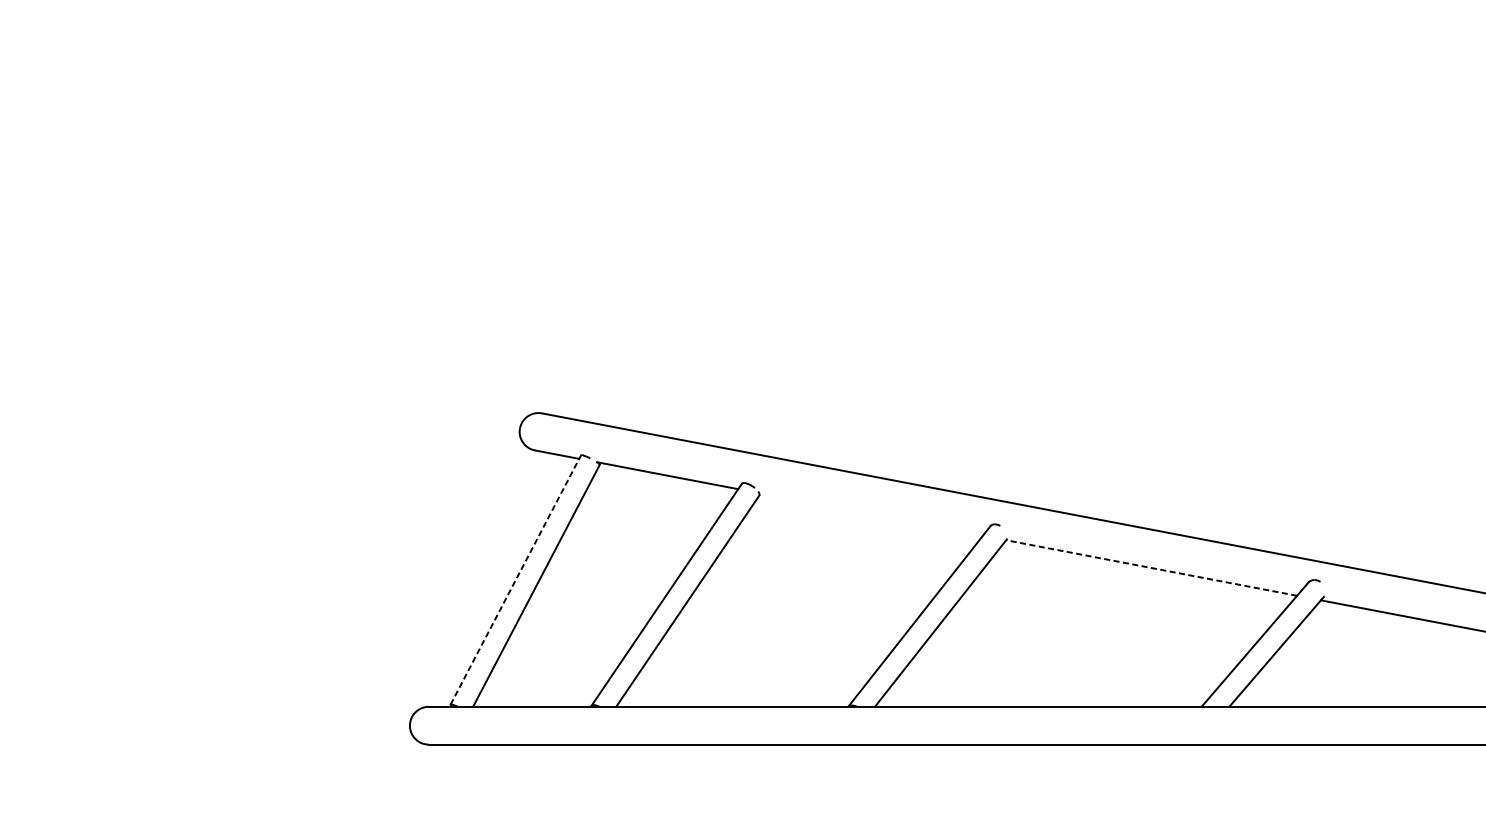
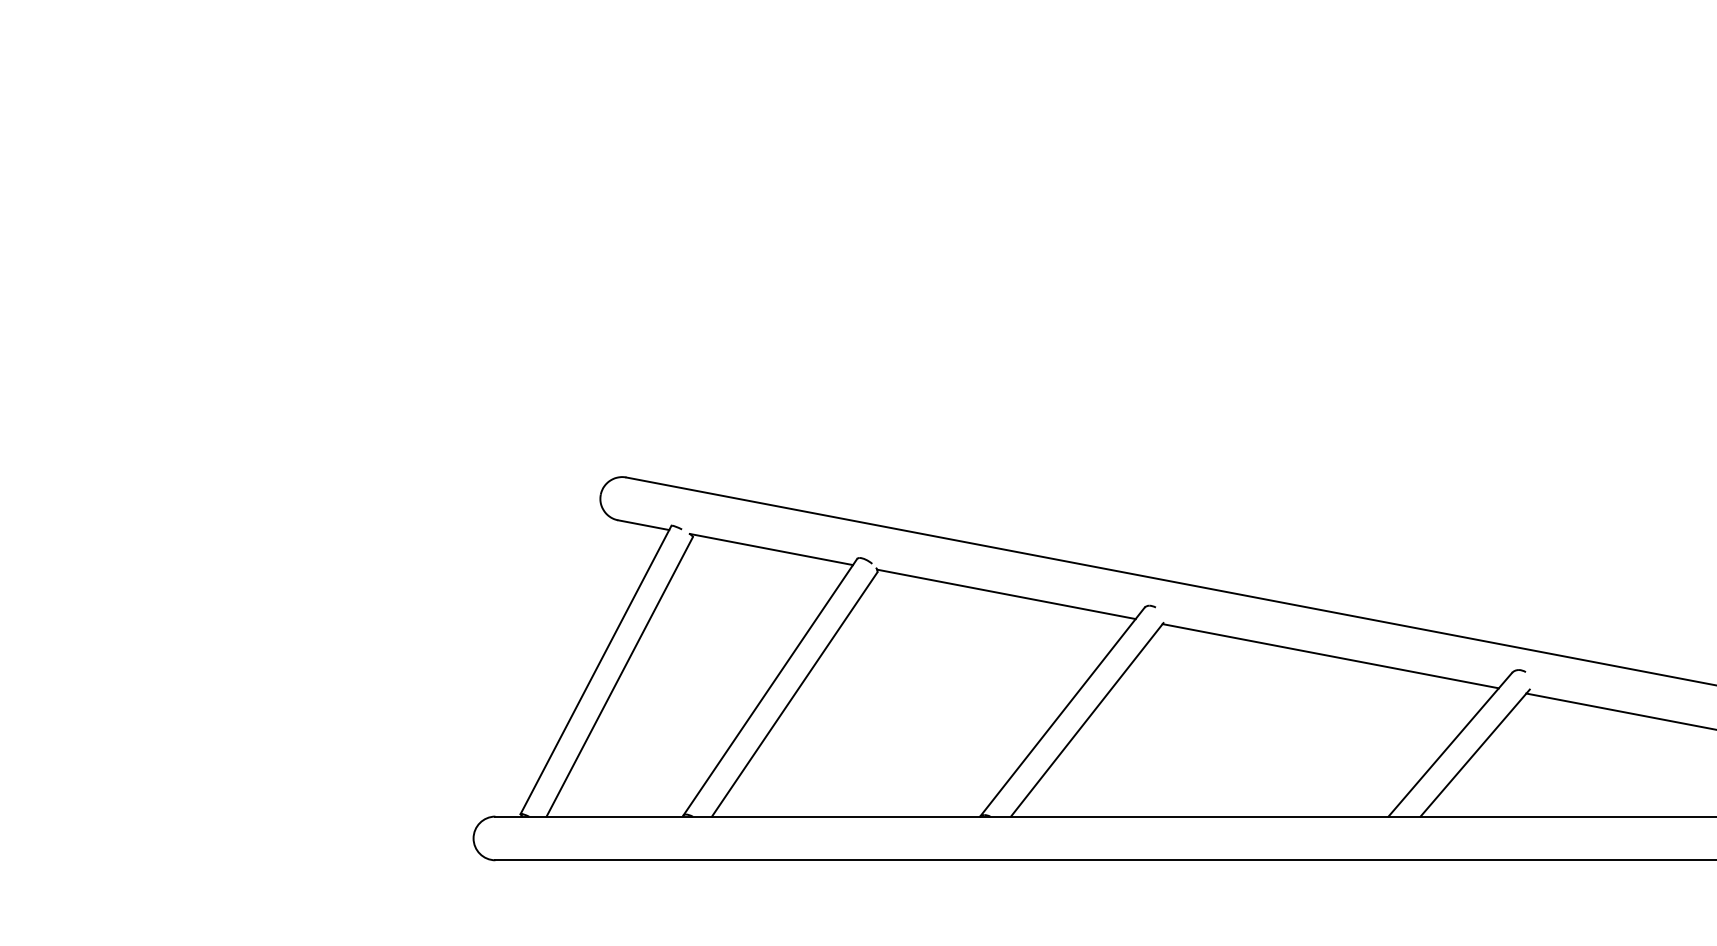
line: (871, 514) -> (1006, 594), added
line: (1151, 568) -> (1330, 656), dashed -> solid
line: (516, 579) -> (596, 669), dashed -> solid

